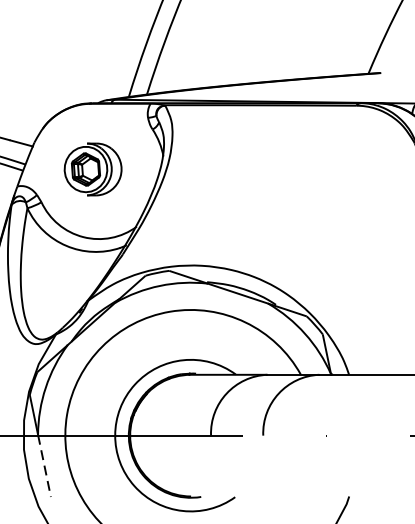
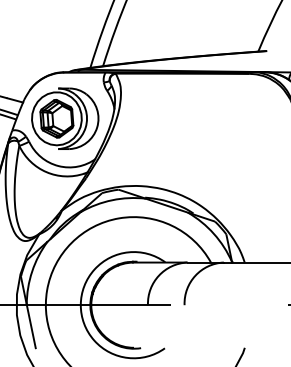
part: (93, 169) -> (65, 118), size x1.67
line: (44, 466) -> (31, 326), dashed -> solid

